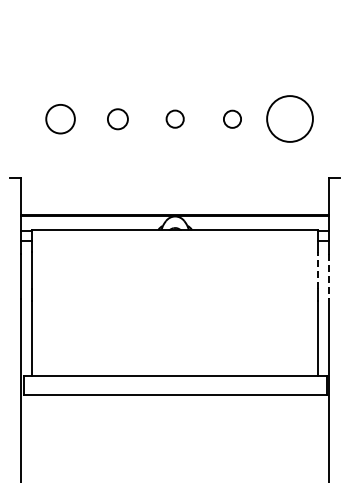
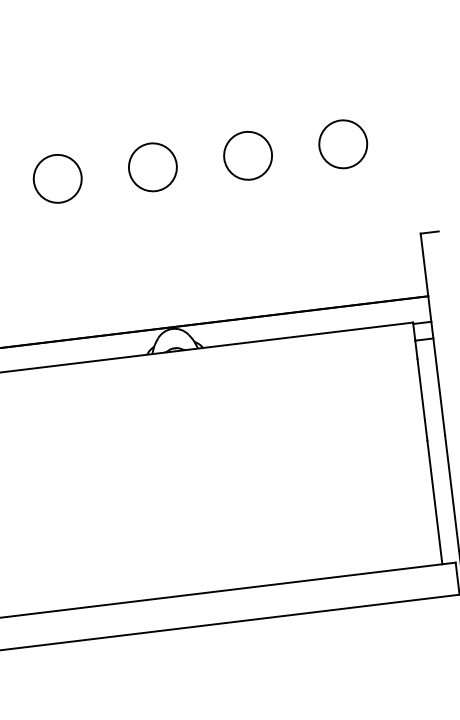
circle: (174, 118) -> (151, 166), size x1.67
circle: (117, 119) -> (57, 179), size x1.43
circle: (232, 119) -> (248, 156), size x1.67
circle: (289, 119) -> (342, 144), size x0.62
line: (318, 270) -> (421, 389), dashed -> solid
line: (329, 276) -> (440, 397), dashed -> solid

